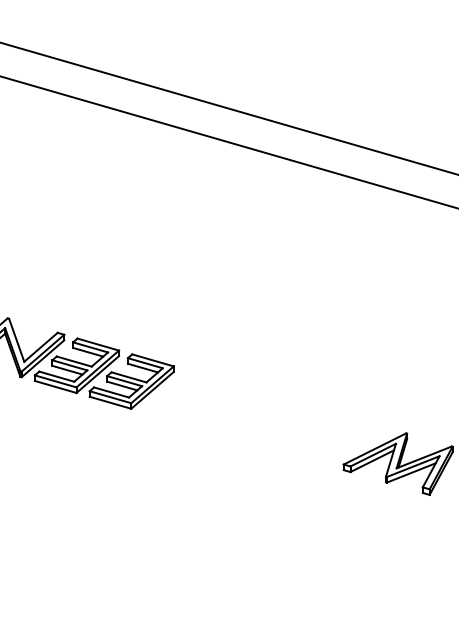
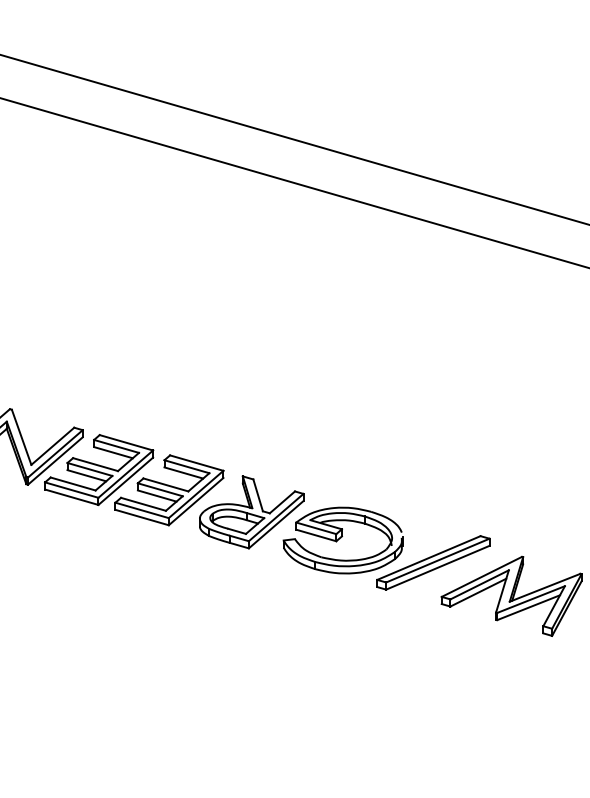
part: (267, 414) -> (343, 532), added

